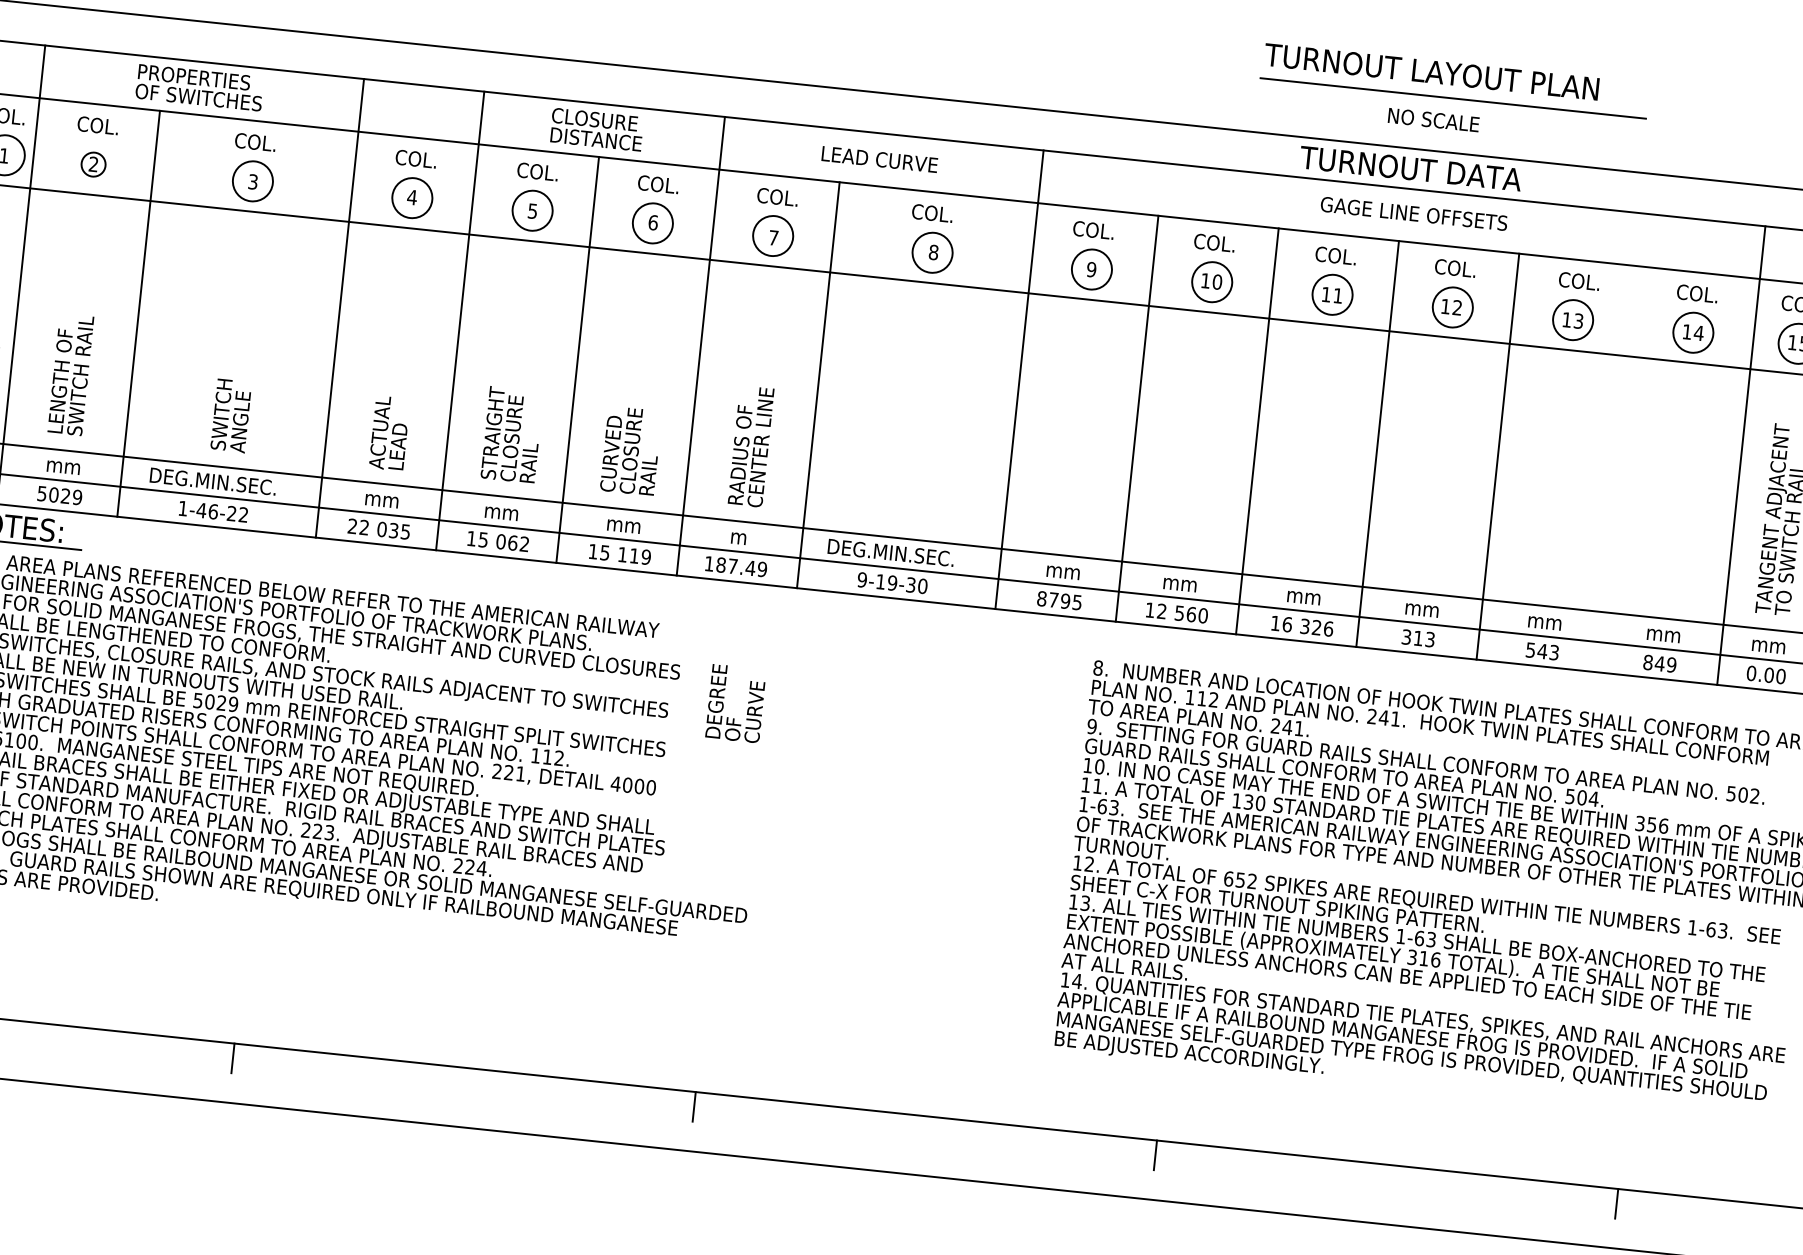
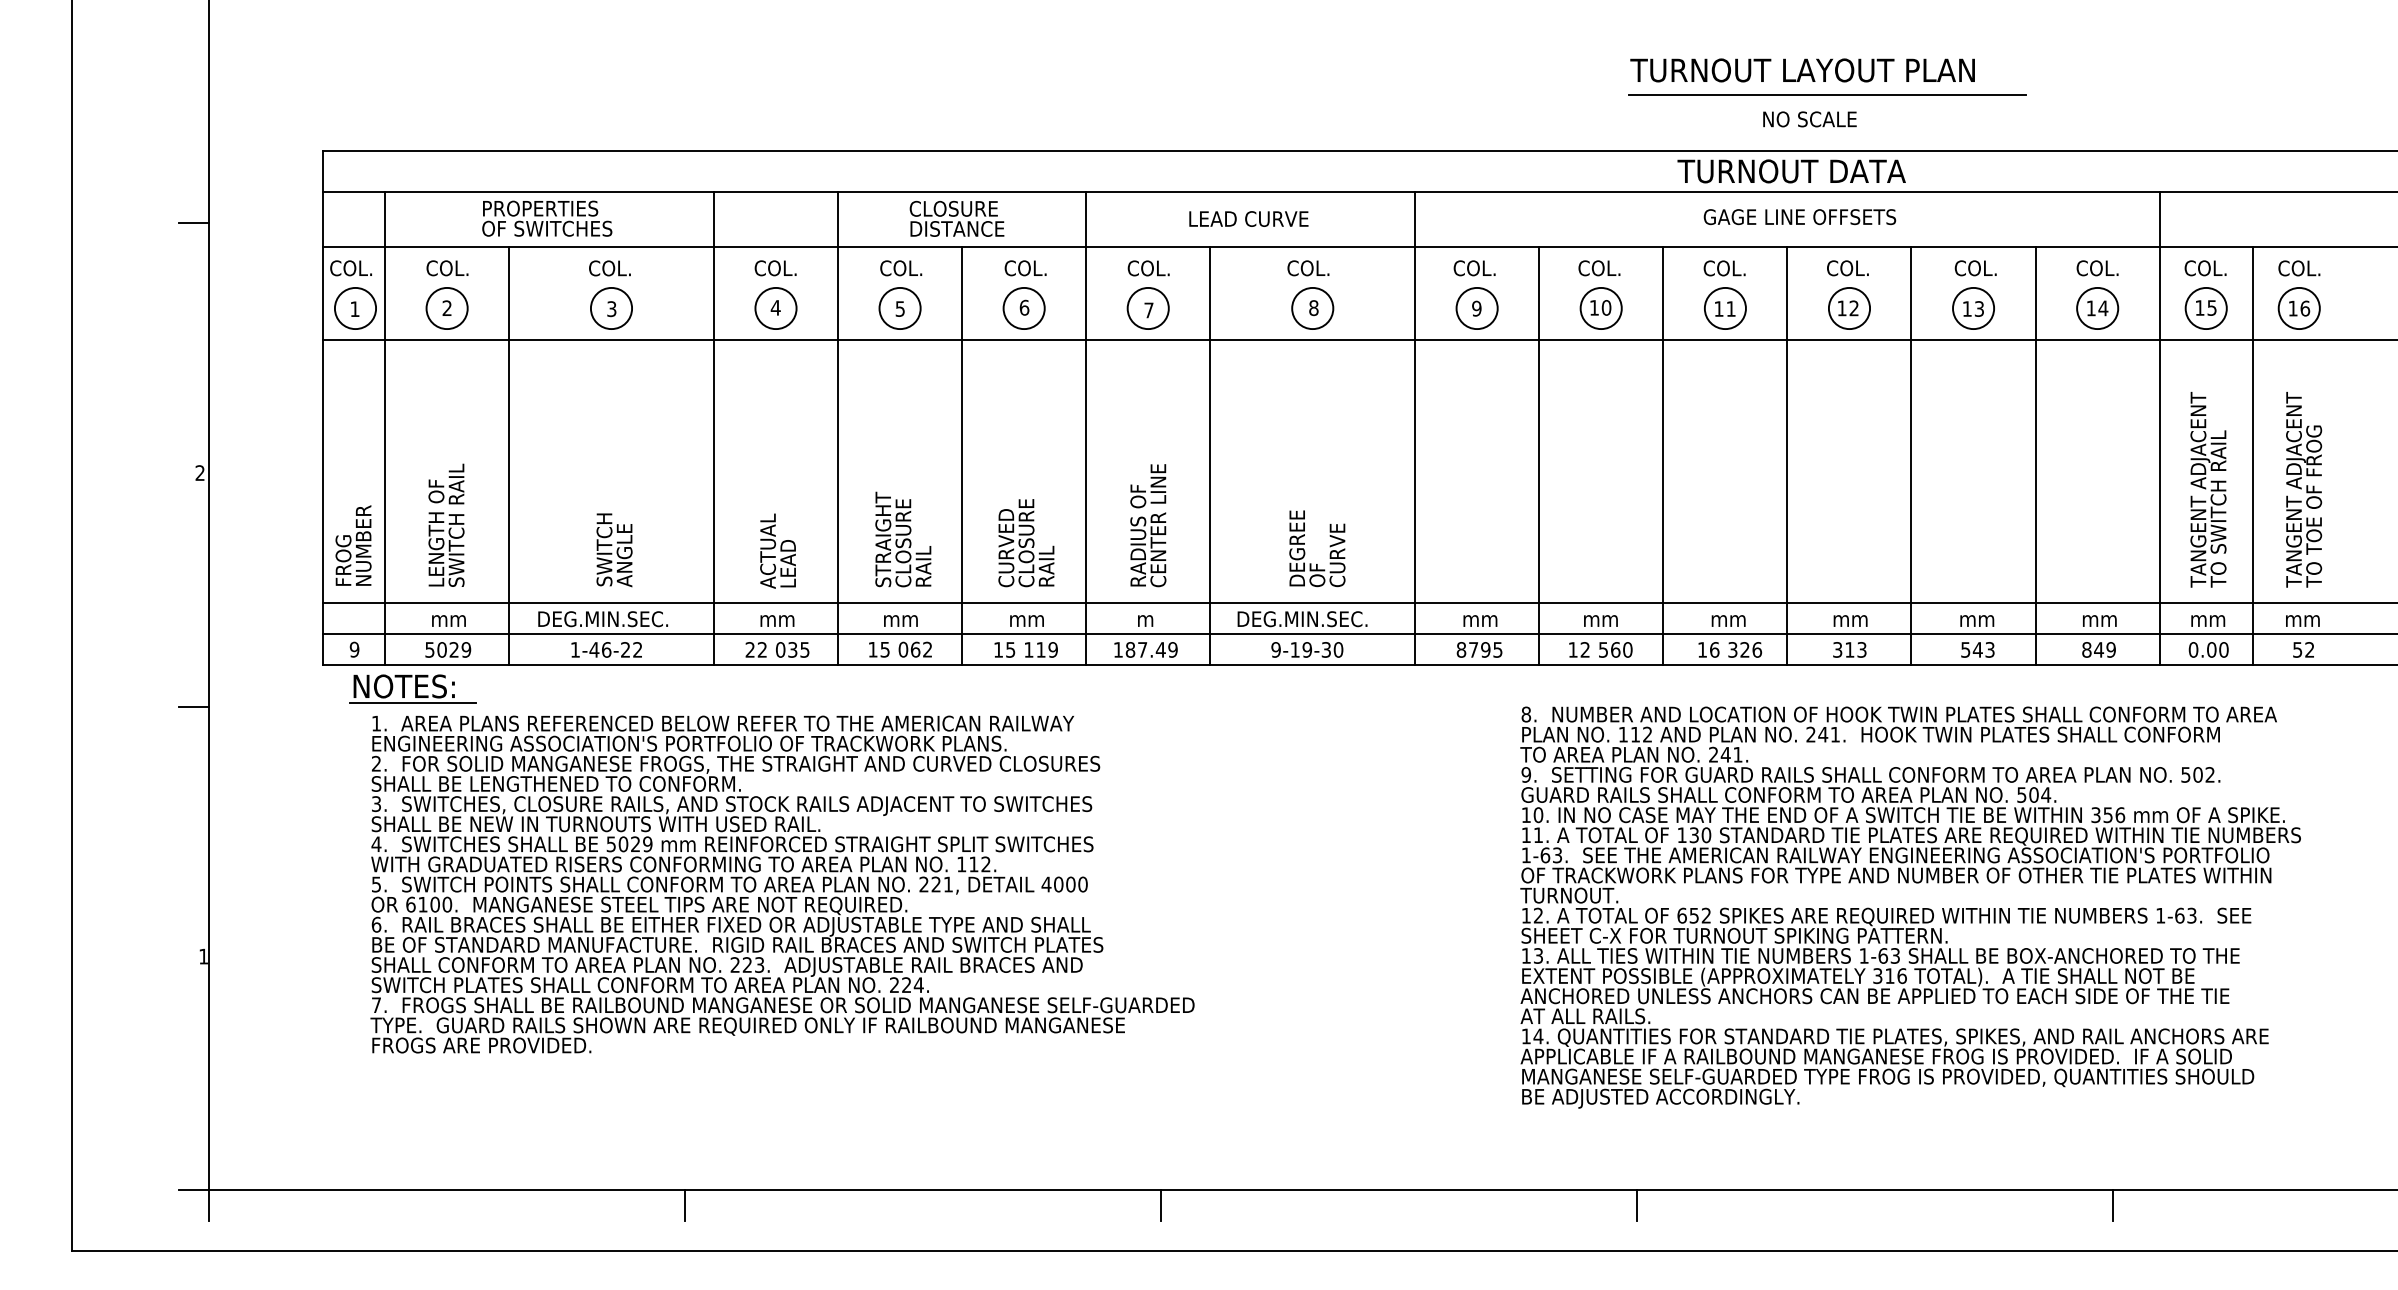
circle: (92, 164) -> (446, 308), size x1.67
line: (1618, 468) -> (2035, 455), added
text: (736, 703) -> (1317, 548), moved

